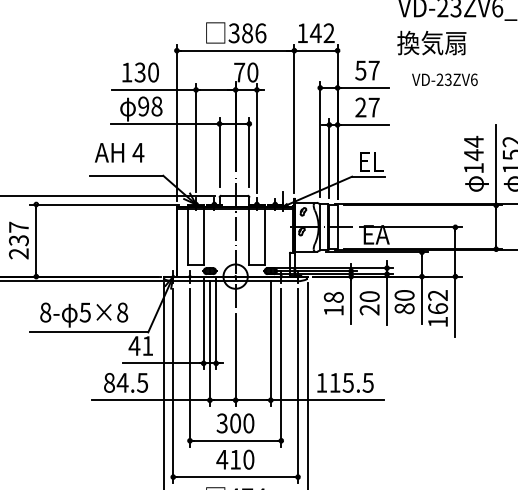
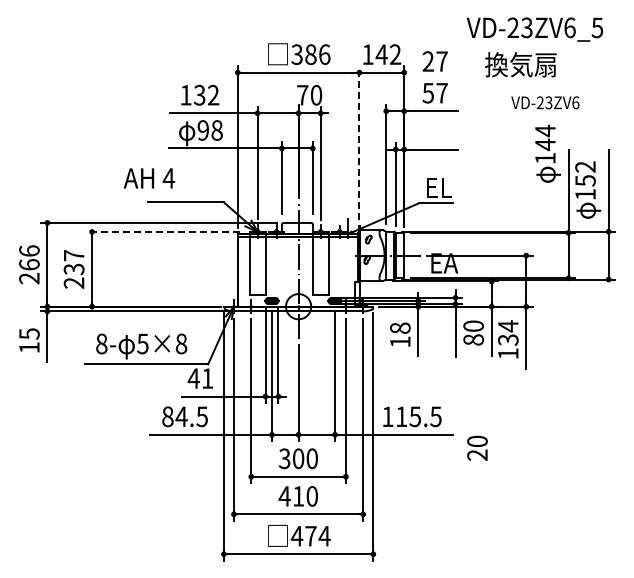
text: (431, 42) -> (520, 64), moved
text: (153, 72) -> (213, 95), 130 -> 132
text: (445, 79) -> (545, 102), moved
text: (366, 107) -> (434, 61), moved
line: (294, 119) -> (359, 143), solid -> dashed
text: (119, 152) -> (149, 178), moved
text: (475, 163) -> (547, 153), moved
line: (104, 204) -> (162, 231), solid -> dashed
text: (437, 301) -> (507, 332), 162 -> 134
text: (369, 302) -> (477, 447), moved

